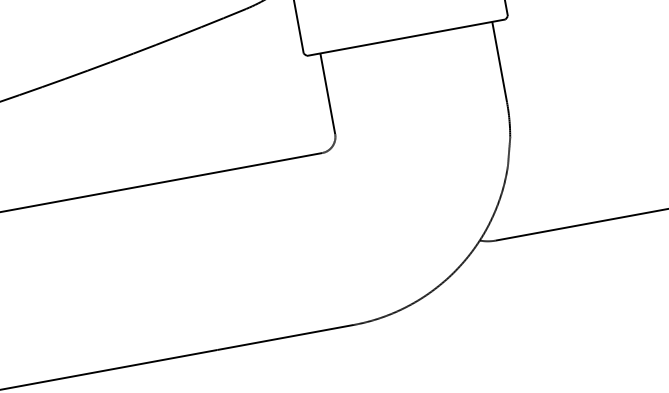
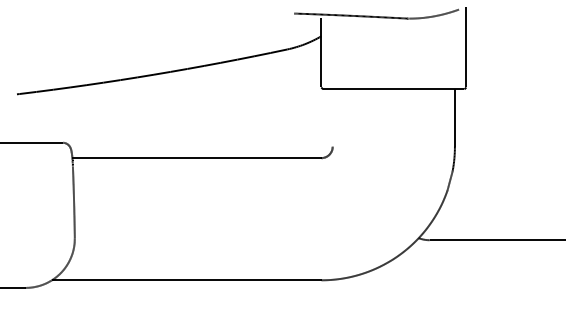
line: (327, 93) -> (332, 117), removed

